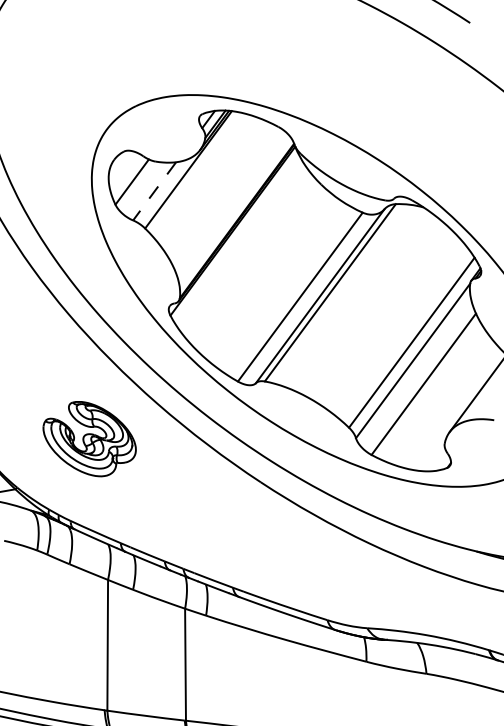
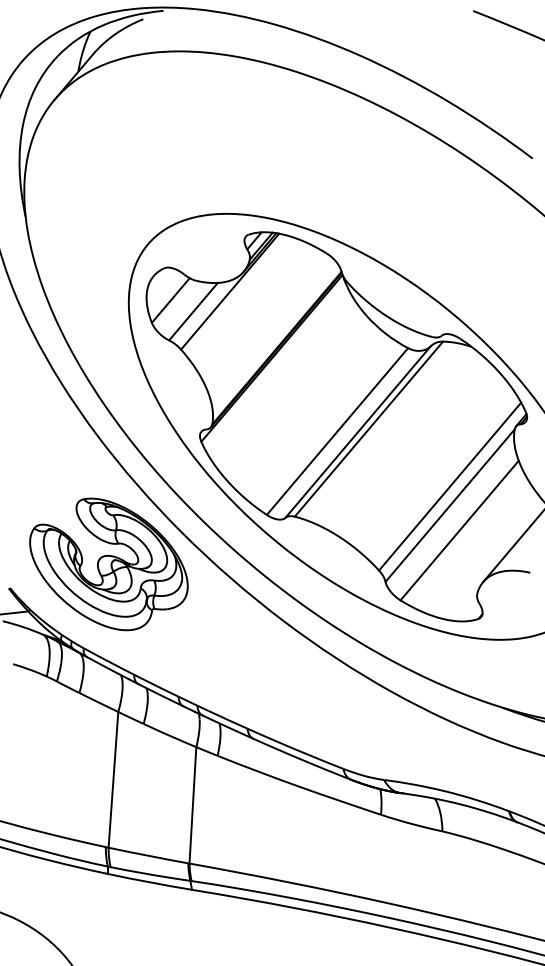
line: (154, 191) -> (193, 311), dashed -> solid
part: (89, 439) -> (108, 564), size x1.67

